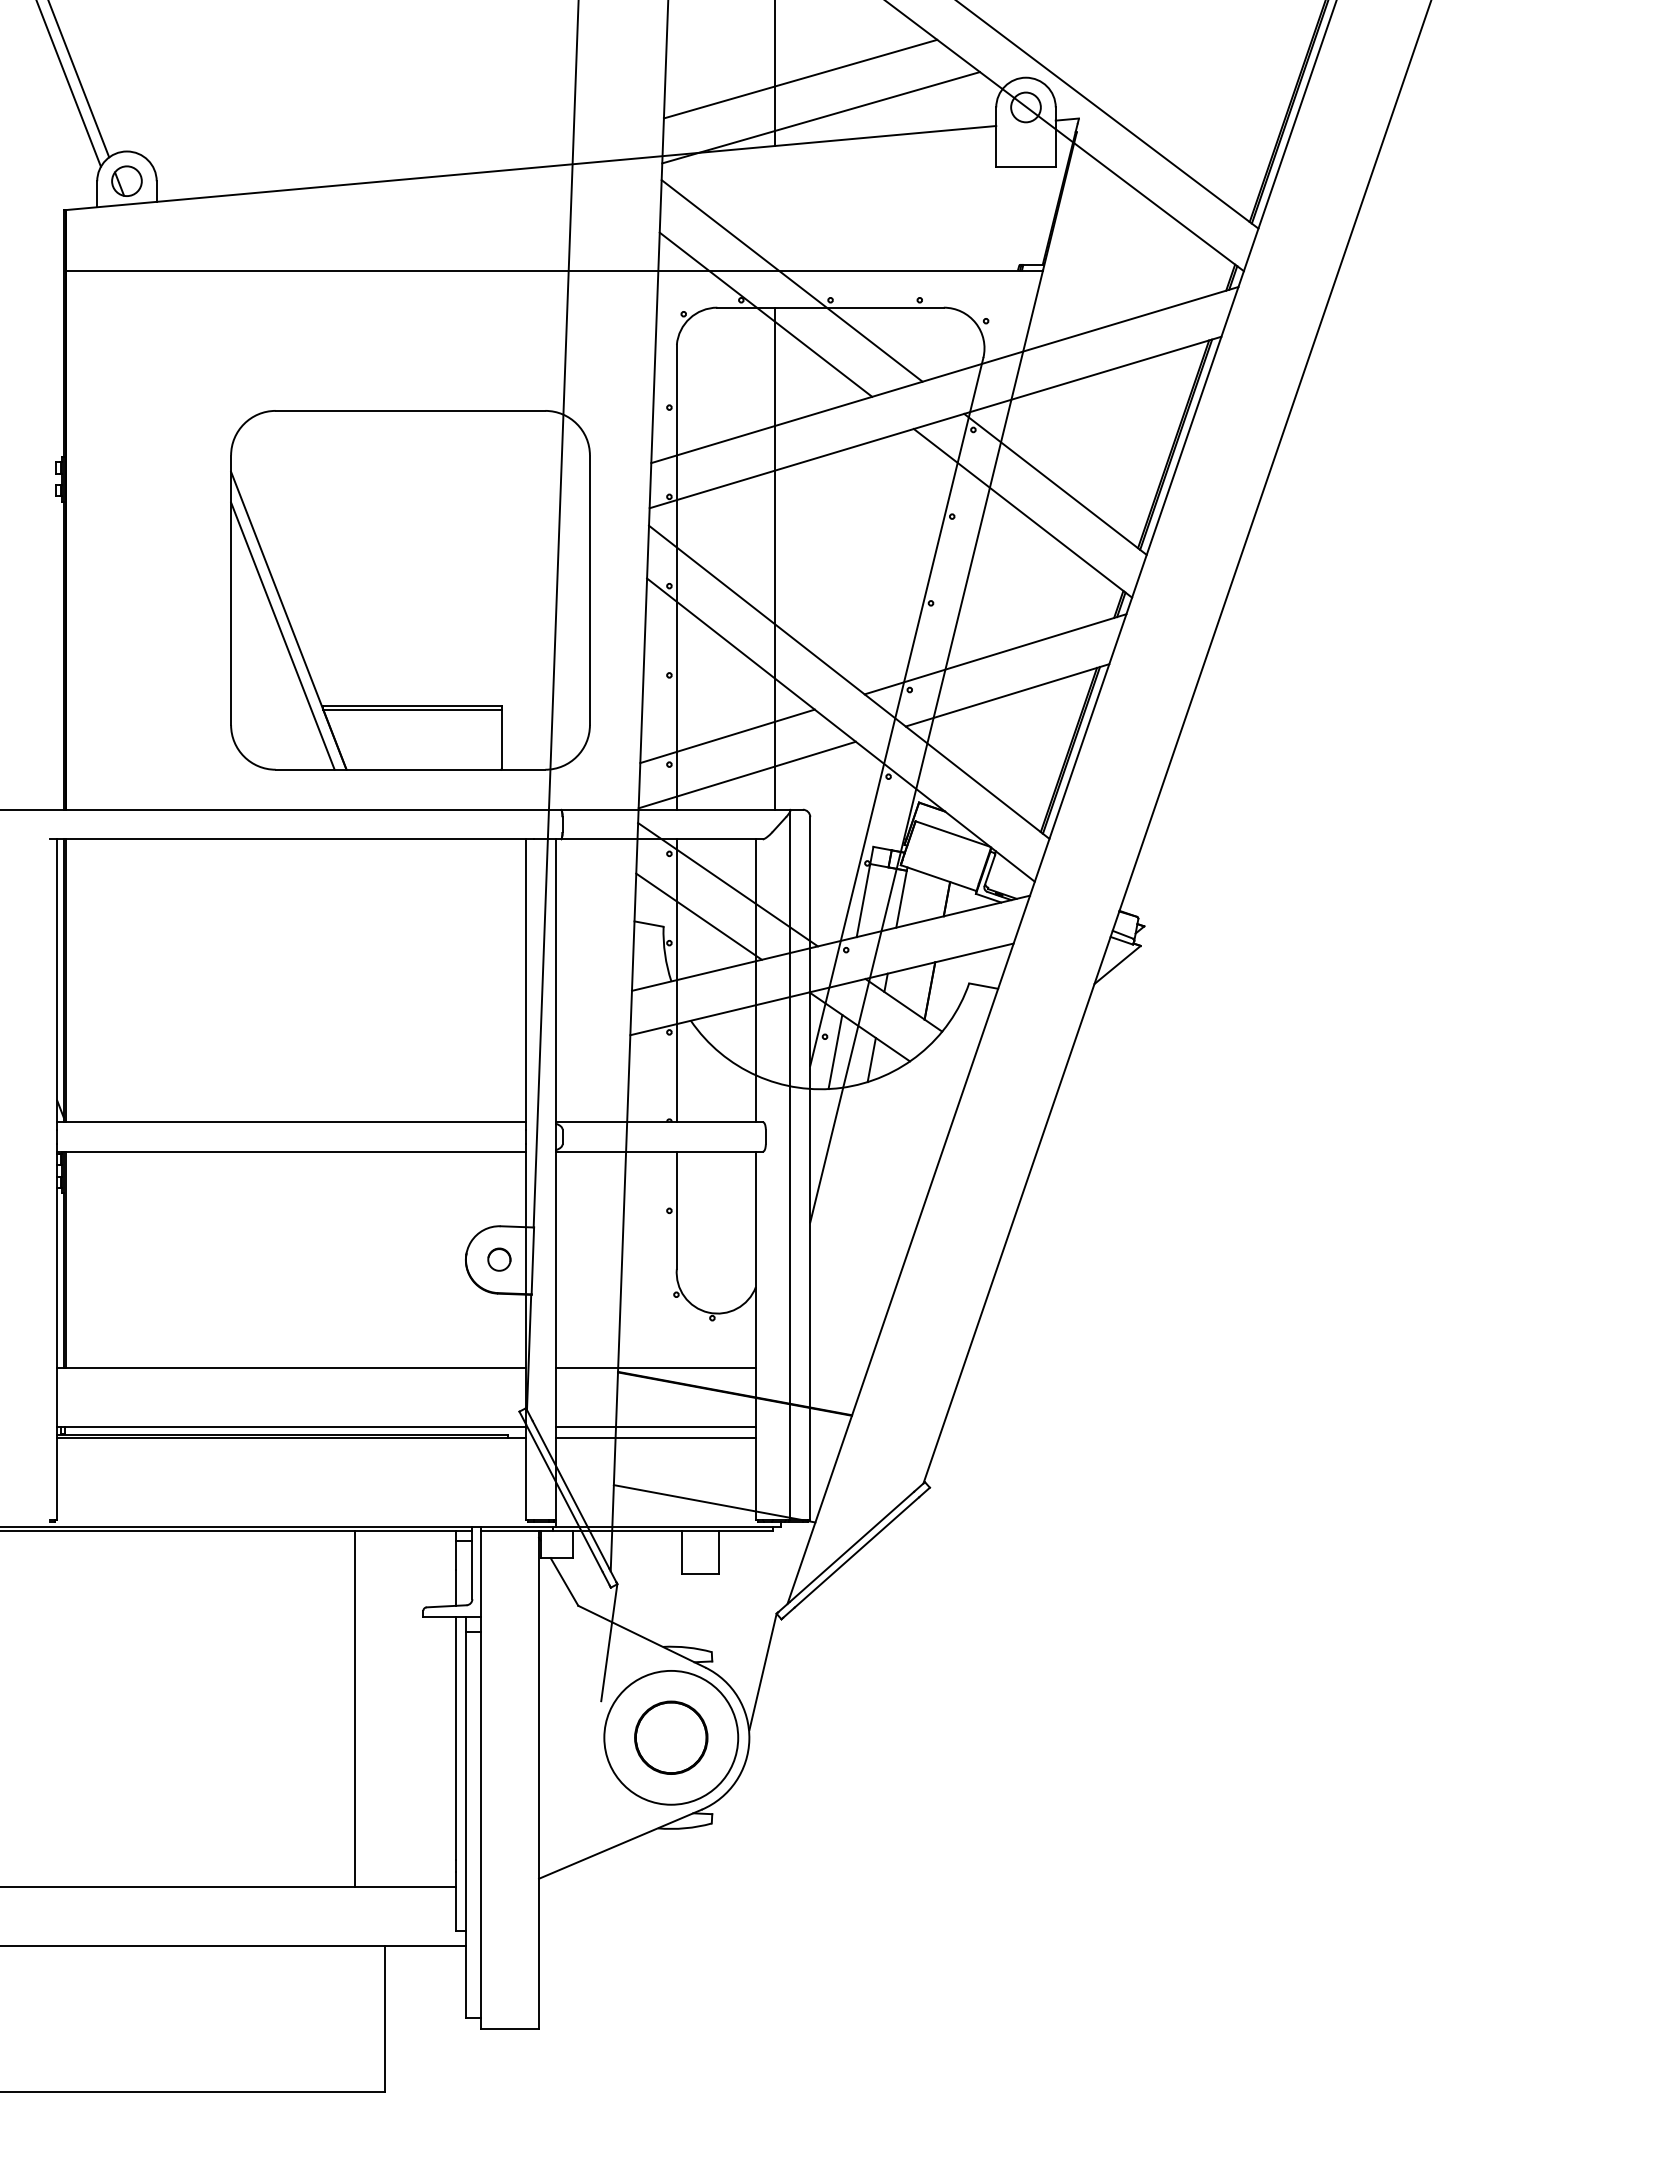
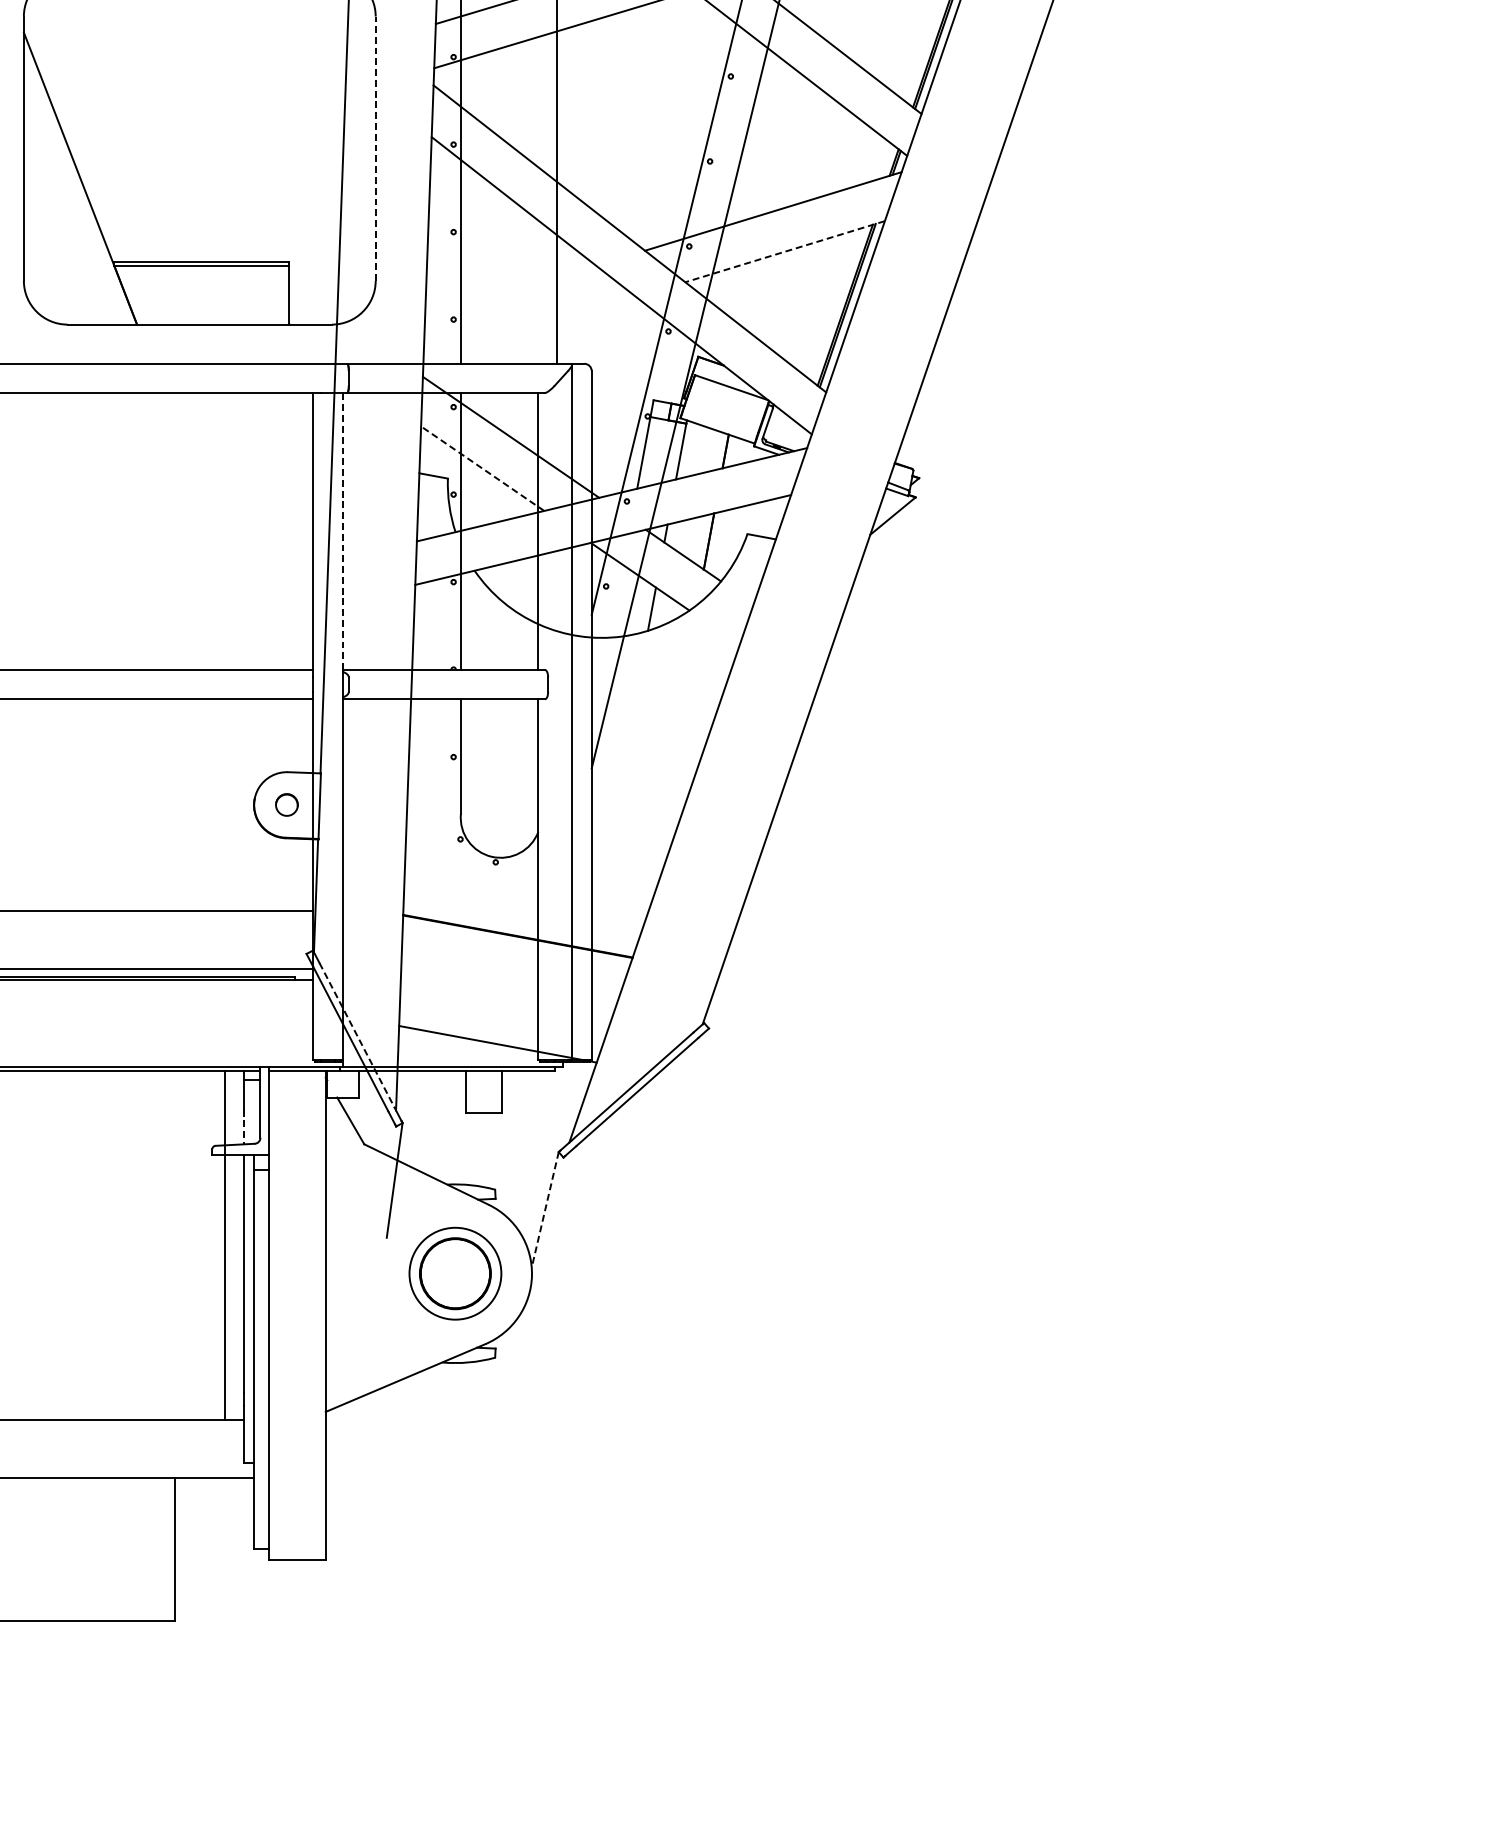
line: (589, 590) -> (375, 148), solid -> dashed
line: (282, 635) -> (74, 193), removed
line: (1007, 695) -> (785, 251), solid -> dashed
line: (727, 736) -> (510, 292), removed
line: (746, 774) -> (529, 329), removed
line: (698, 916) -> (482, 468), solid -> dashed
line: (556, 980) -> (342, 531), solid -> dashed
line: (835, 1051) -> (616, 600), removed
line: (655, 1367) -> (439, 910), removed
line: (655, 1427) -> (439, 969), removed
line: (655, 1438) -> (439, 980), removed
line: (571, 1495) -> (357, 1036), solid -> dashed
line: (455, 1588) -> (243, 1127), solid -> dashed
line: (763, 1671) -> (545, 1208), solid -> dashed
line: (355, 1708) -> (225, 1244), moved
circle: (671, 1737) -> (455, 1273), size x0.7

